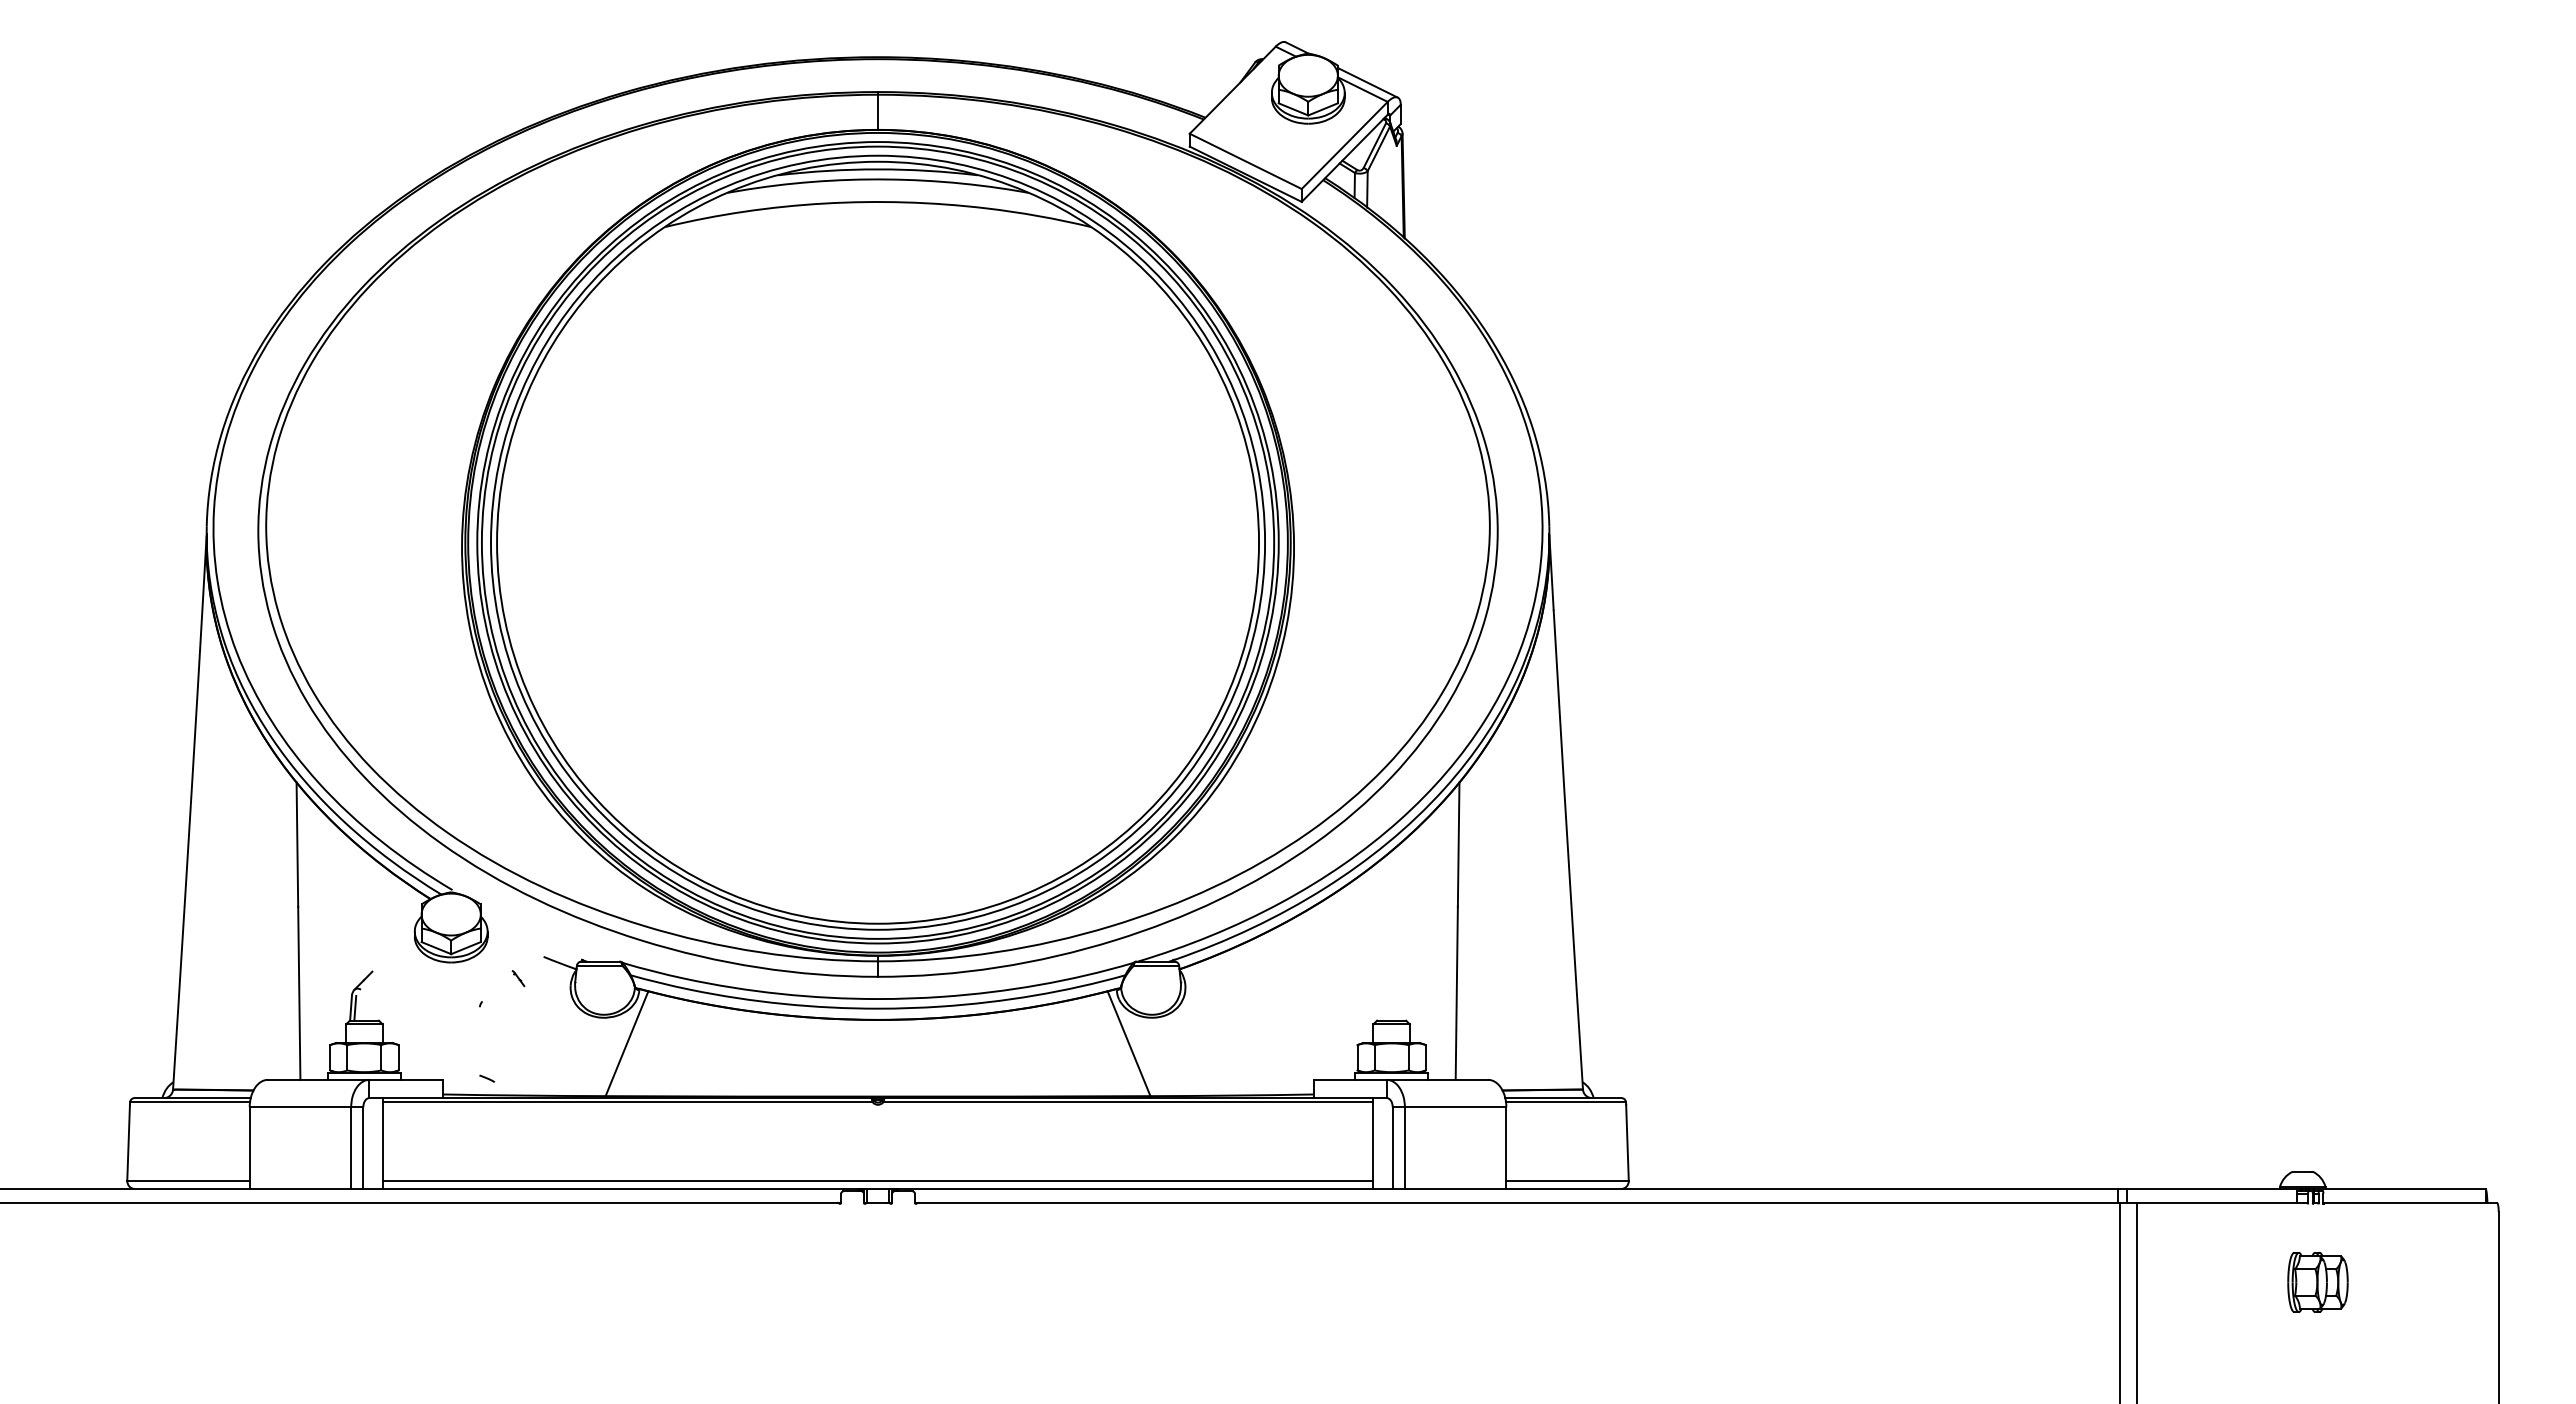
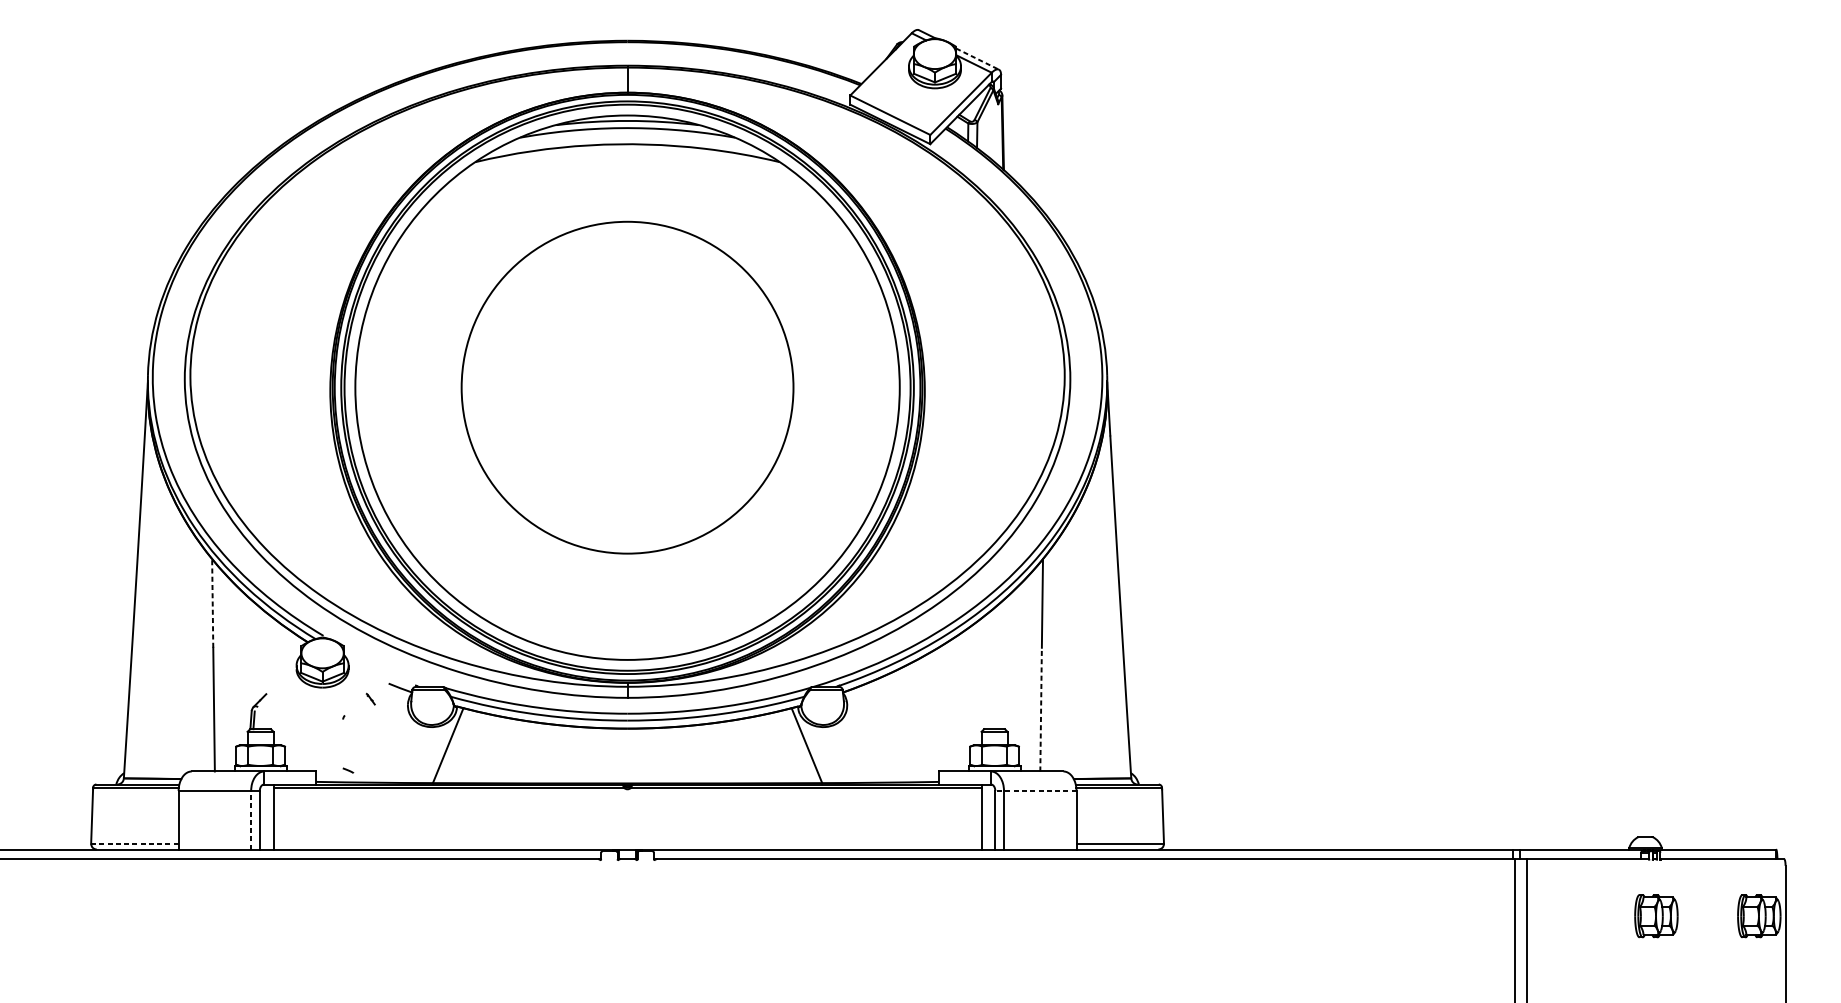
line: (1368, 83) -> (978, 59), solid -> dashed
circle: (878, 542) -> (627, 387), size x0.6
line: (297, 844) -> (212, 603), solid -> dashed
line: (1456, 993) -> (1040, 709), solid -> dashed
line: (1449, 1107) -> (1035, 791), solid -> dashed
line: (351, 1148) -> (251, 820), solid -> dashed
line: (188, 1180) -> (134, 843), solid -> dashed
line: (877, 1180) -> (627, 843), removed
part: (2461, 1282) -> (1758, 916), added

